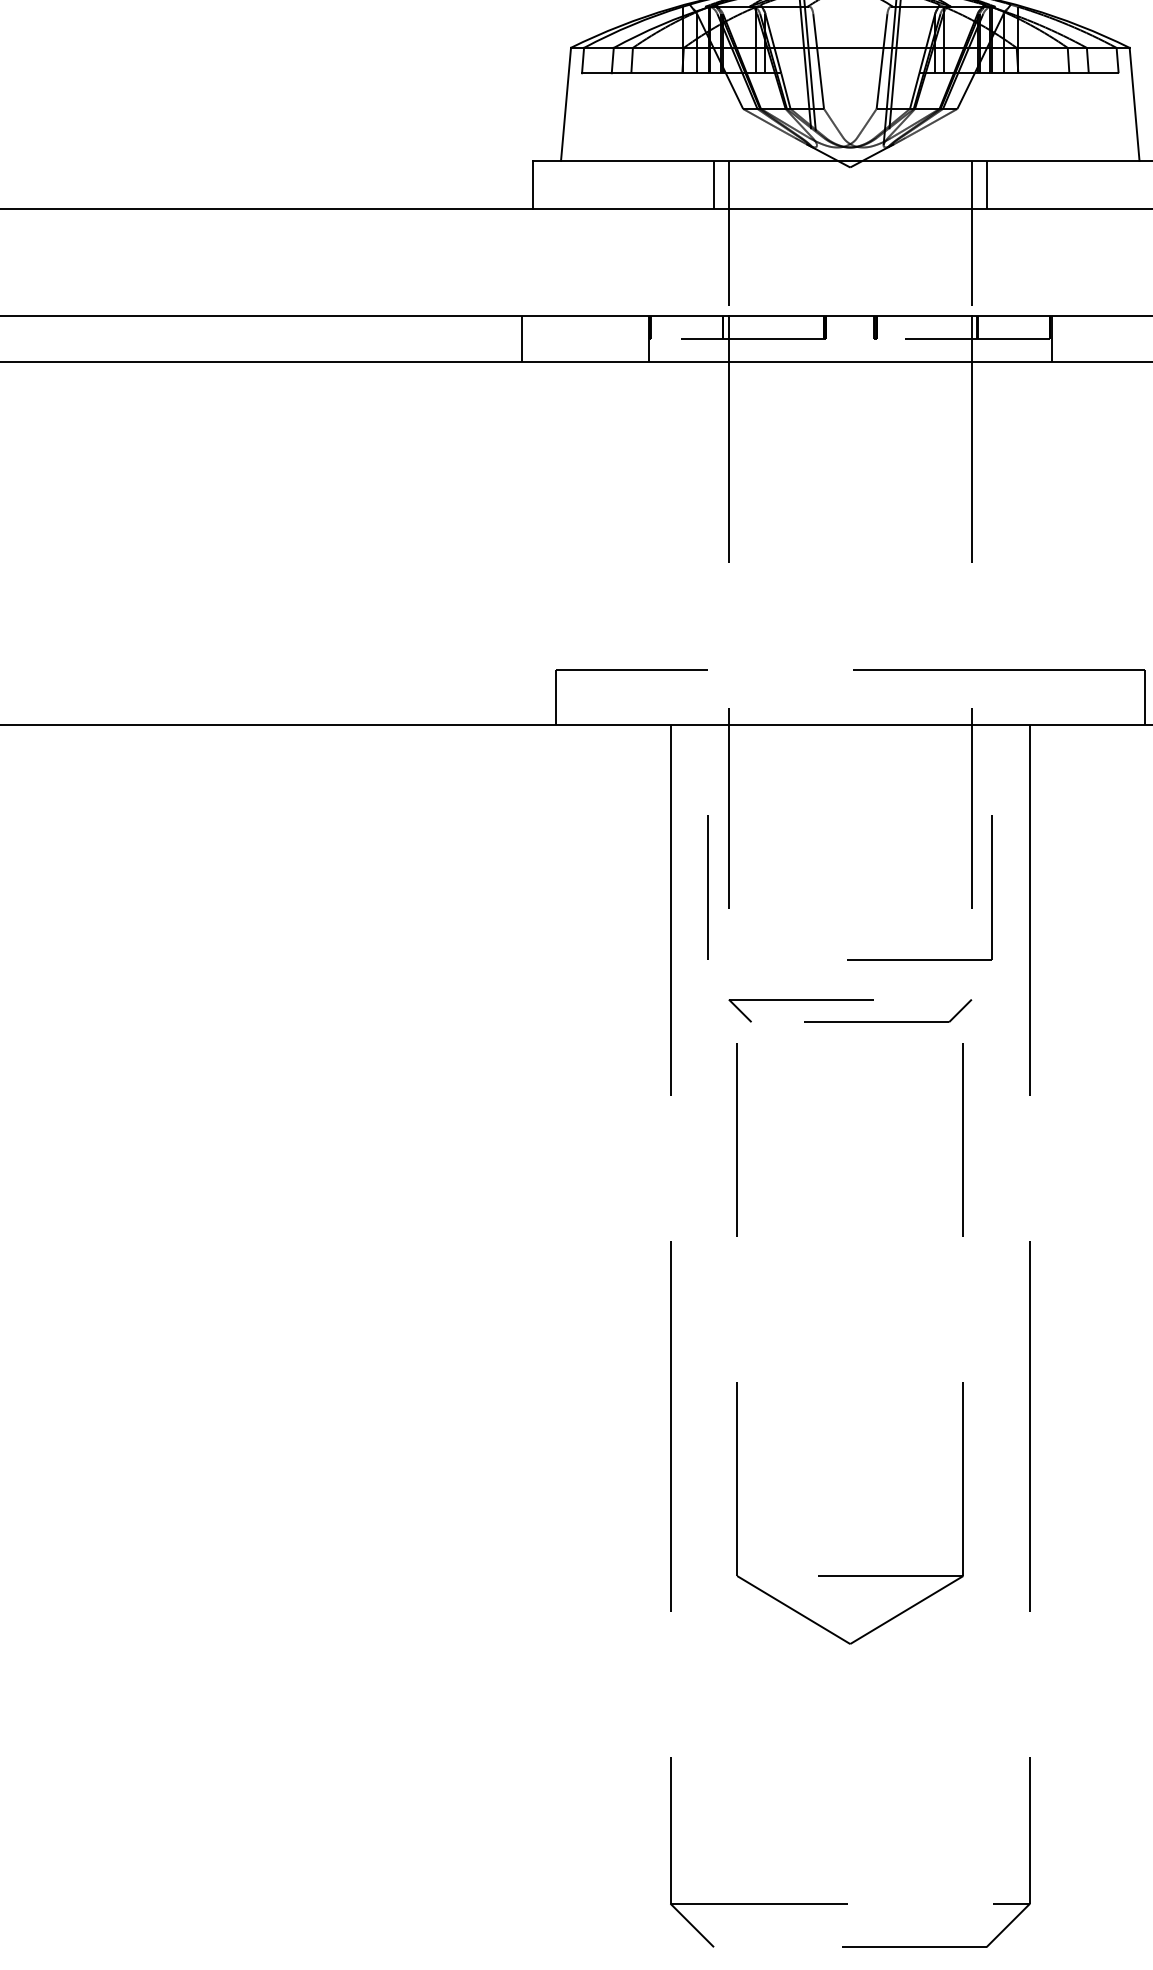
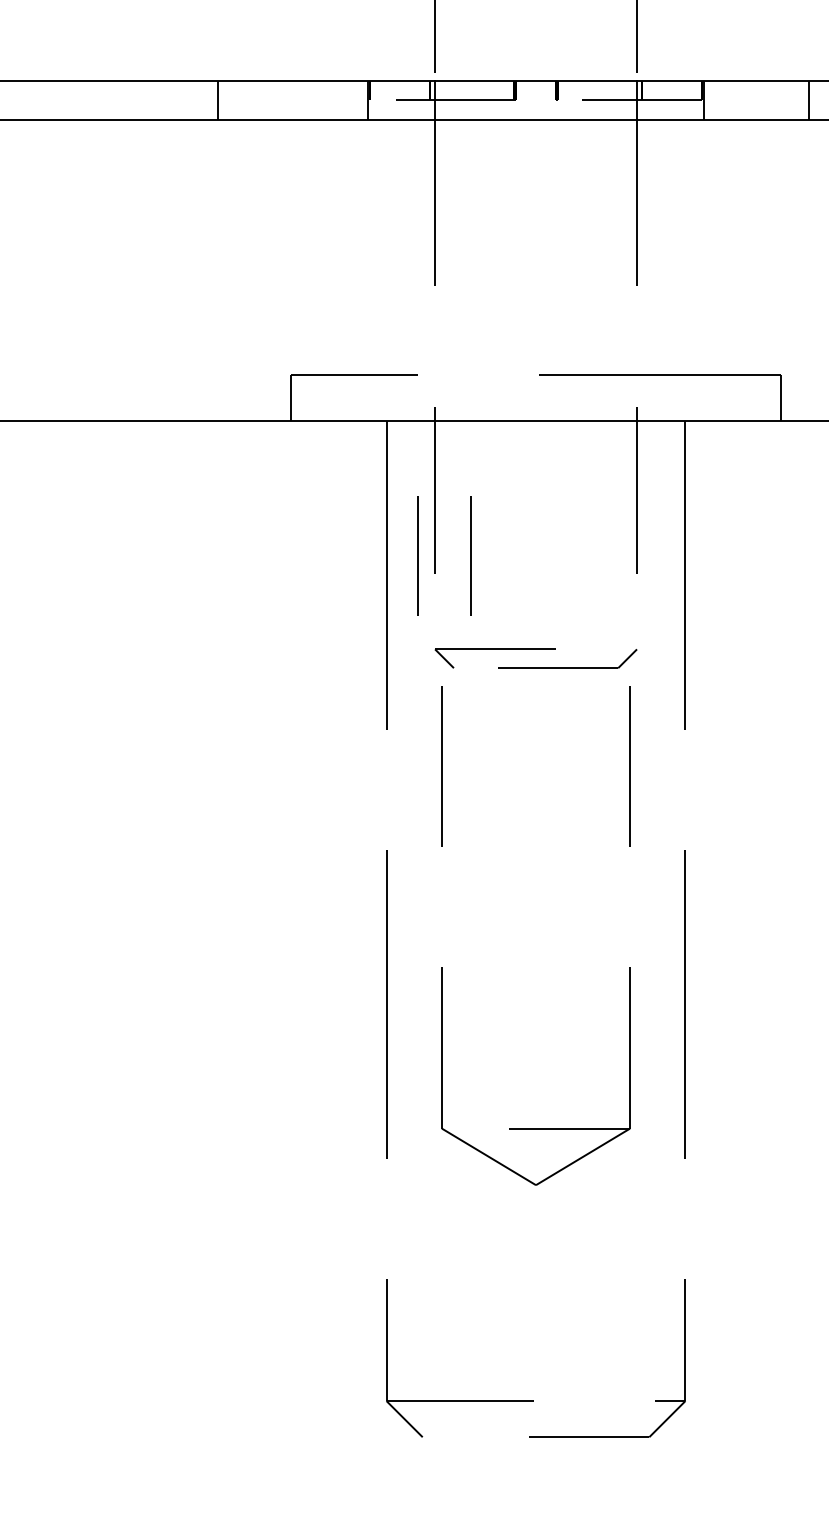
line: (521, 339) -> (217, 100), moved
line: (771, 887) -> (470, 556), added
part: (991, 887) -> (653, 556), removed

